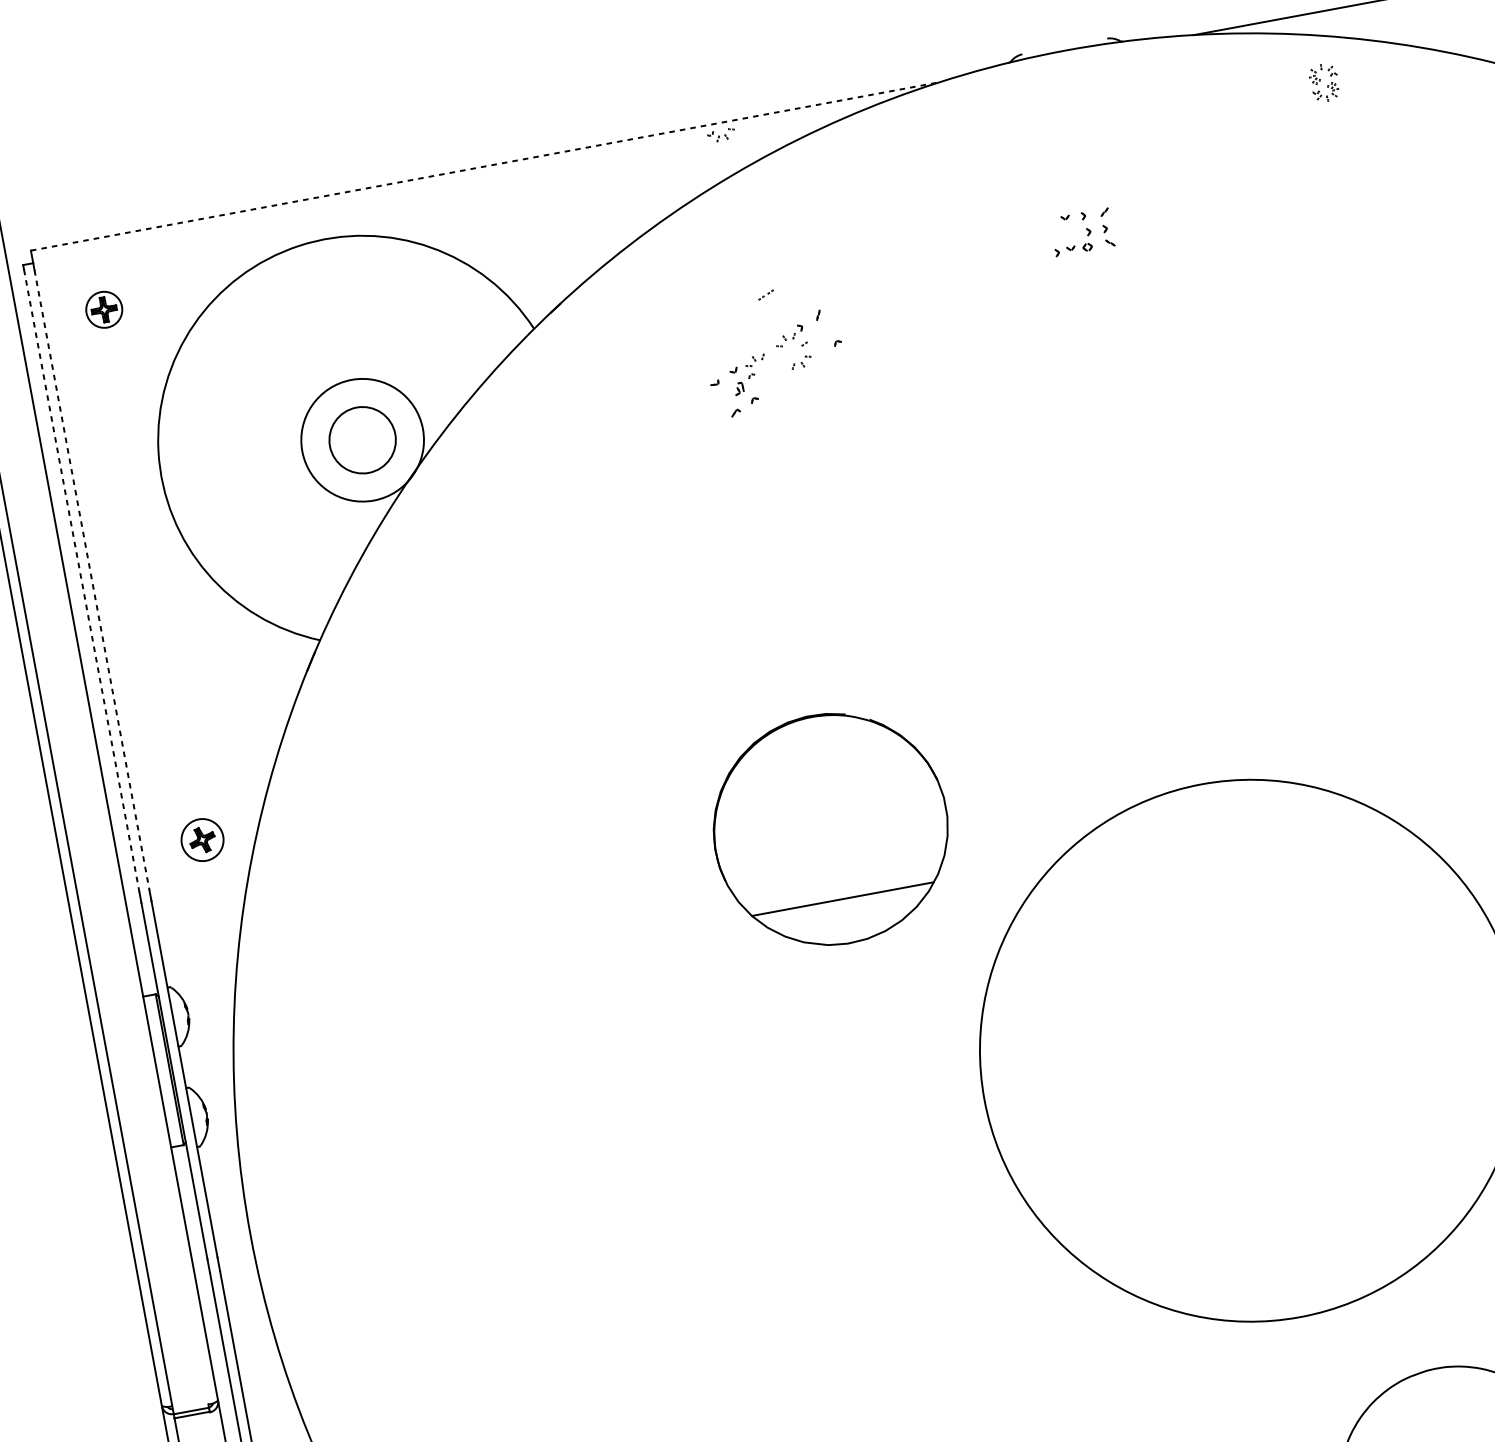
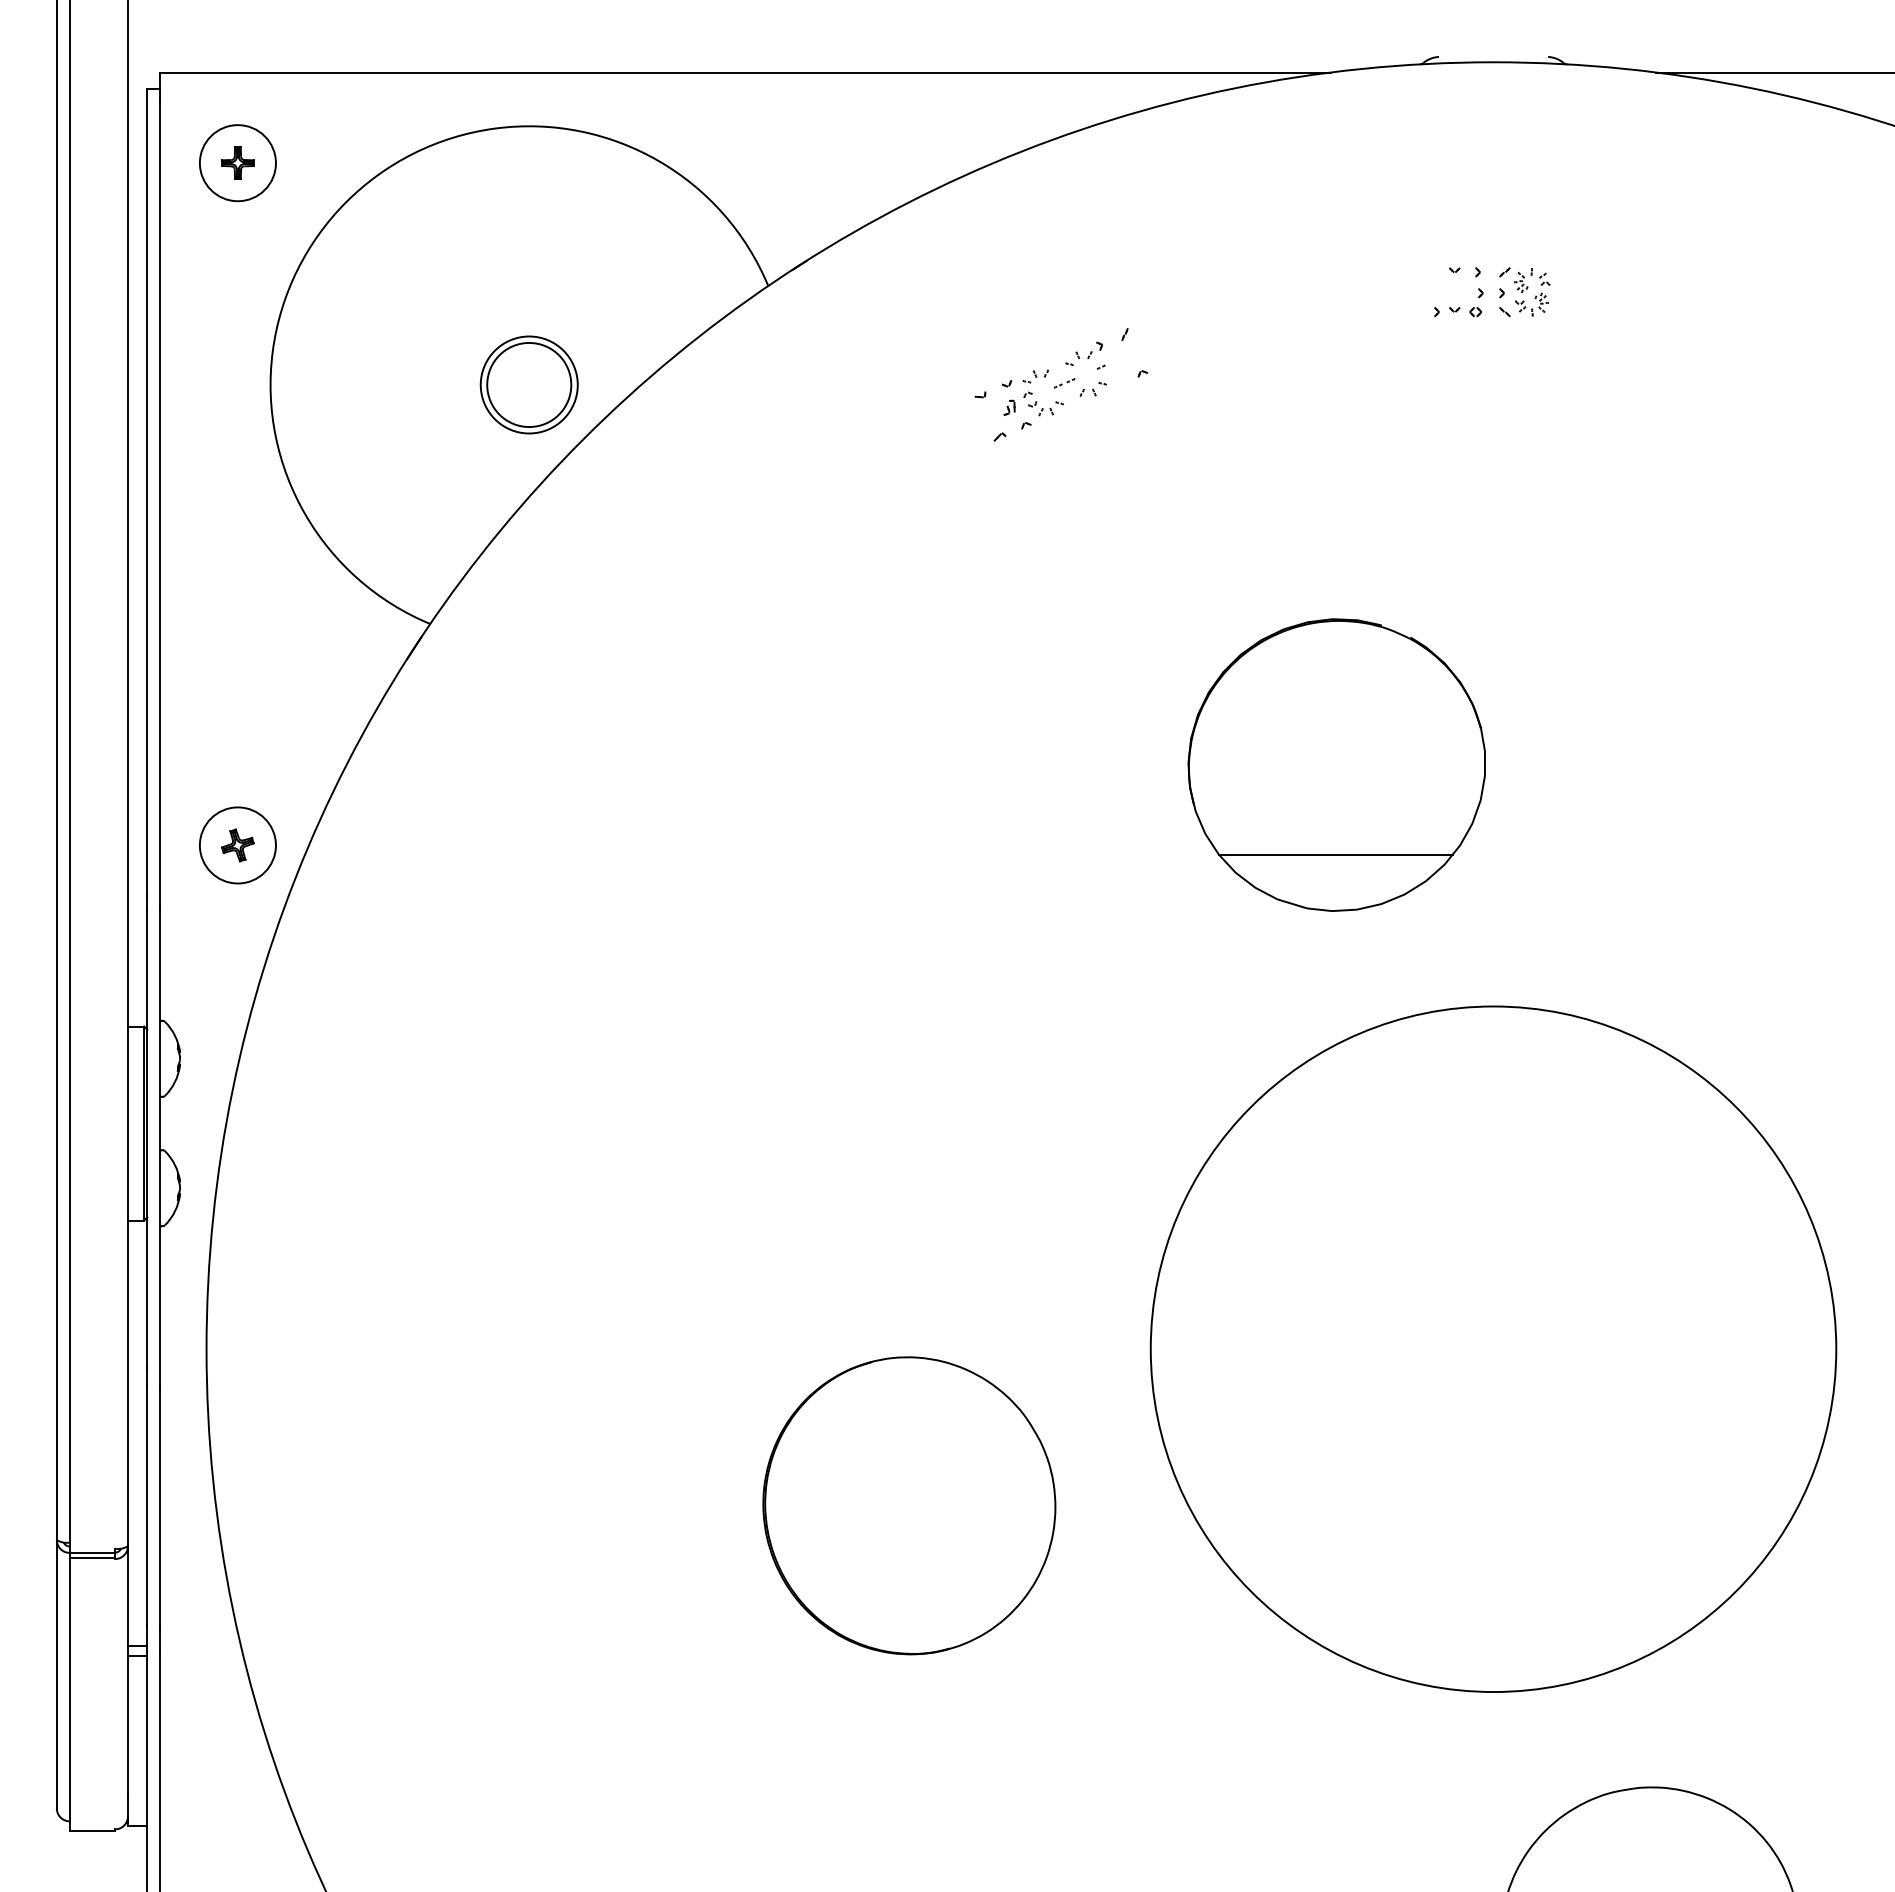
part: (1324, 83) -> (1532, 292), moved
part: (721, 135) -> (1045, 408), moved
line: (485, 166) -> (745, 72), dashed -> solid
part: (766, 295) -> (1064, 383), moved
circle: (104, 310) -> (237, 163), size x1.67
circle: (361, 439) -> (528, 384), size x0.62
line: (92, 580) -> (160, 497), dashed -> solid
line: (81, 581) -> (147, 495), dashed -> solid
part: (830, 829) -> (1336, 764), moved
circle: (202, 840) -> (237, 845), size x1.43
part: (819, 1256) -> (909, 1505), added

